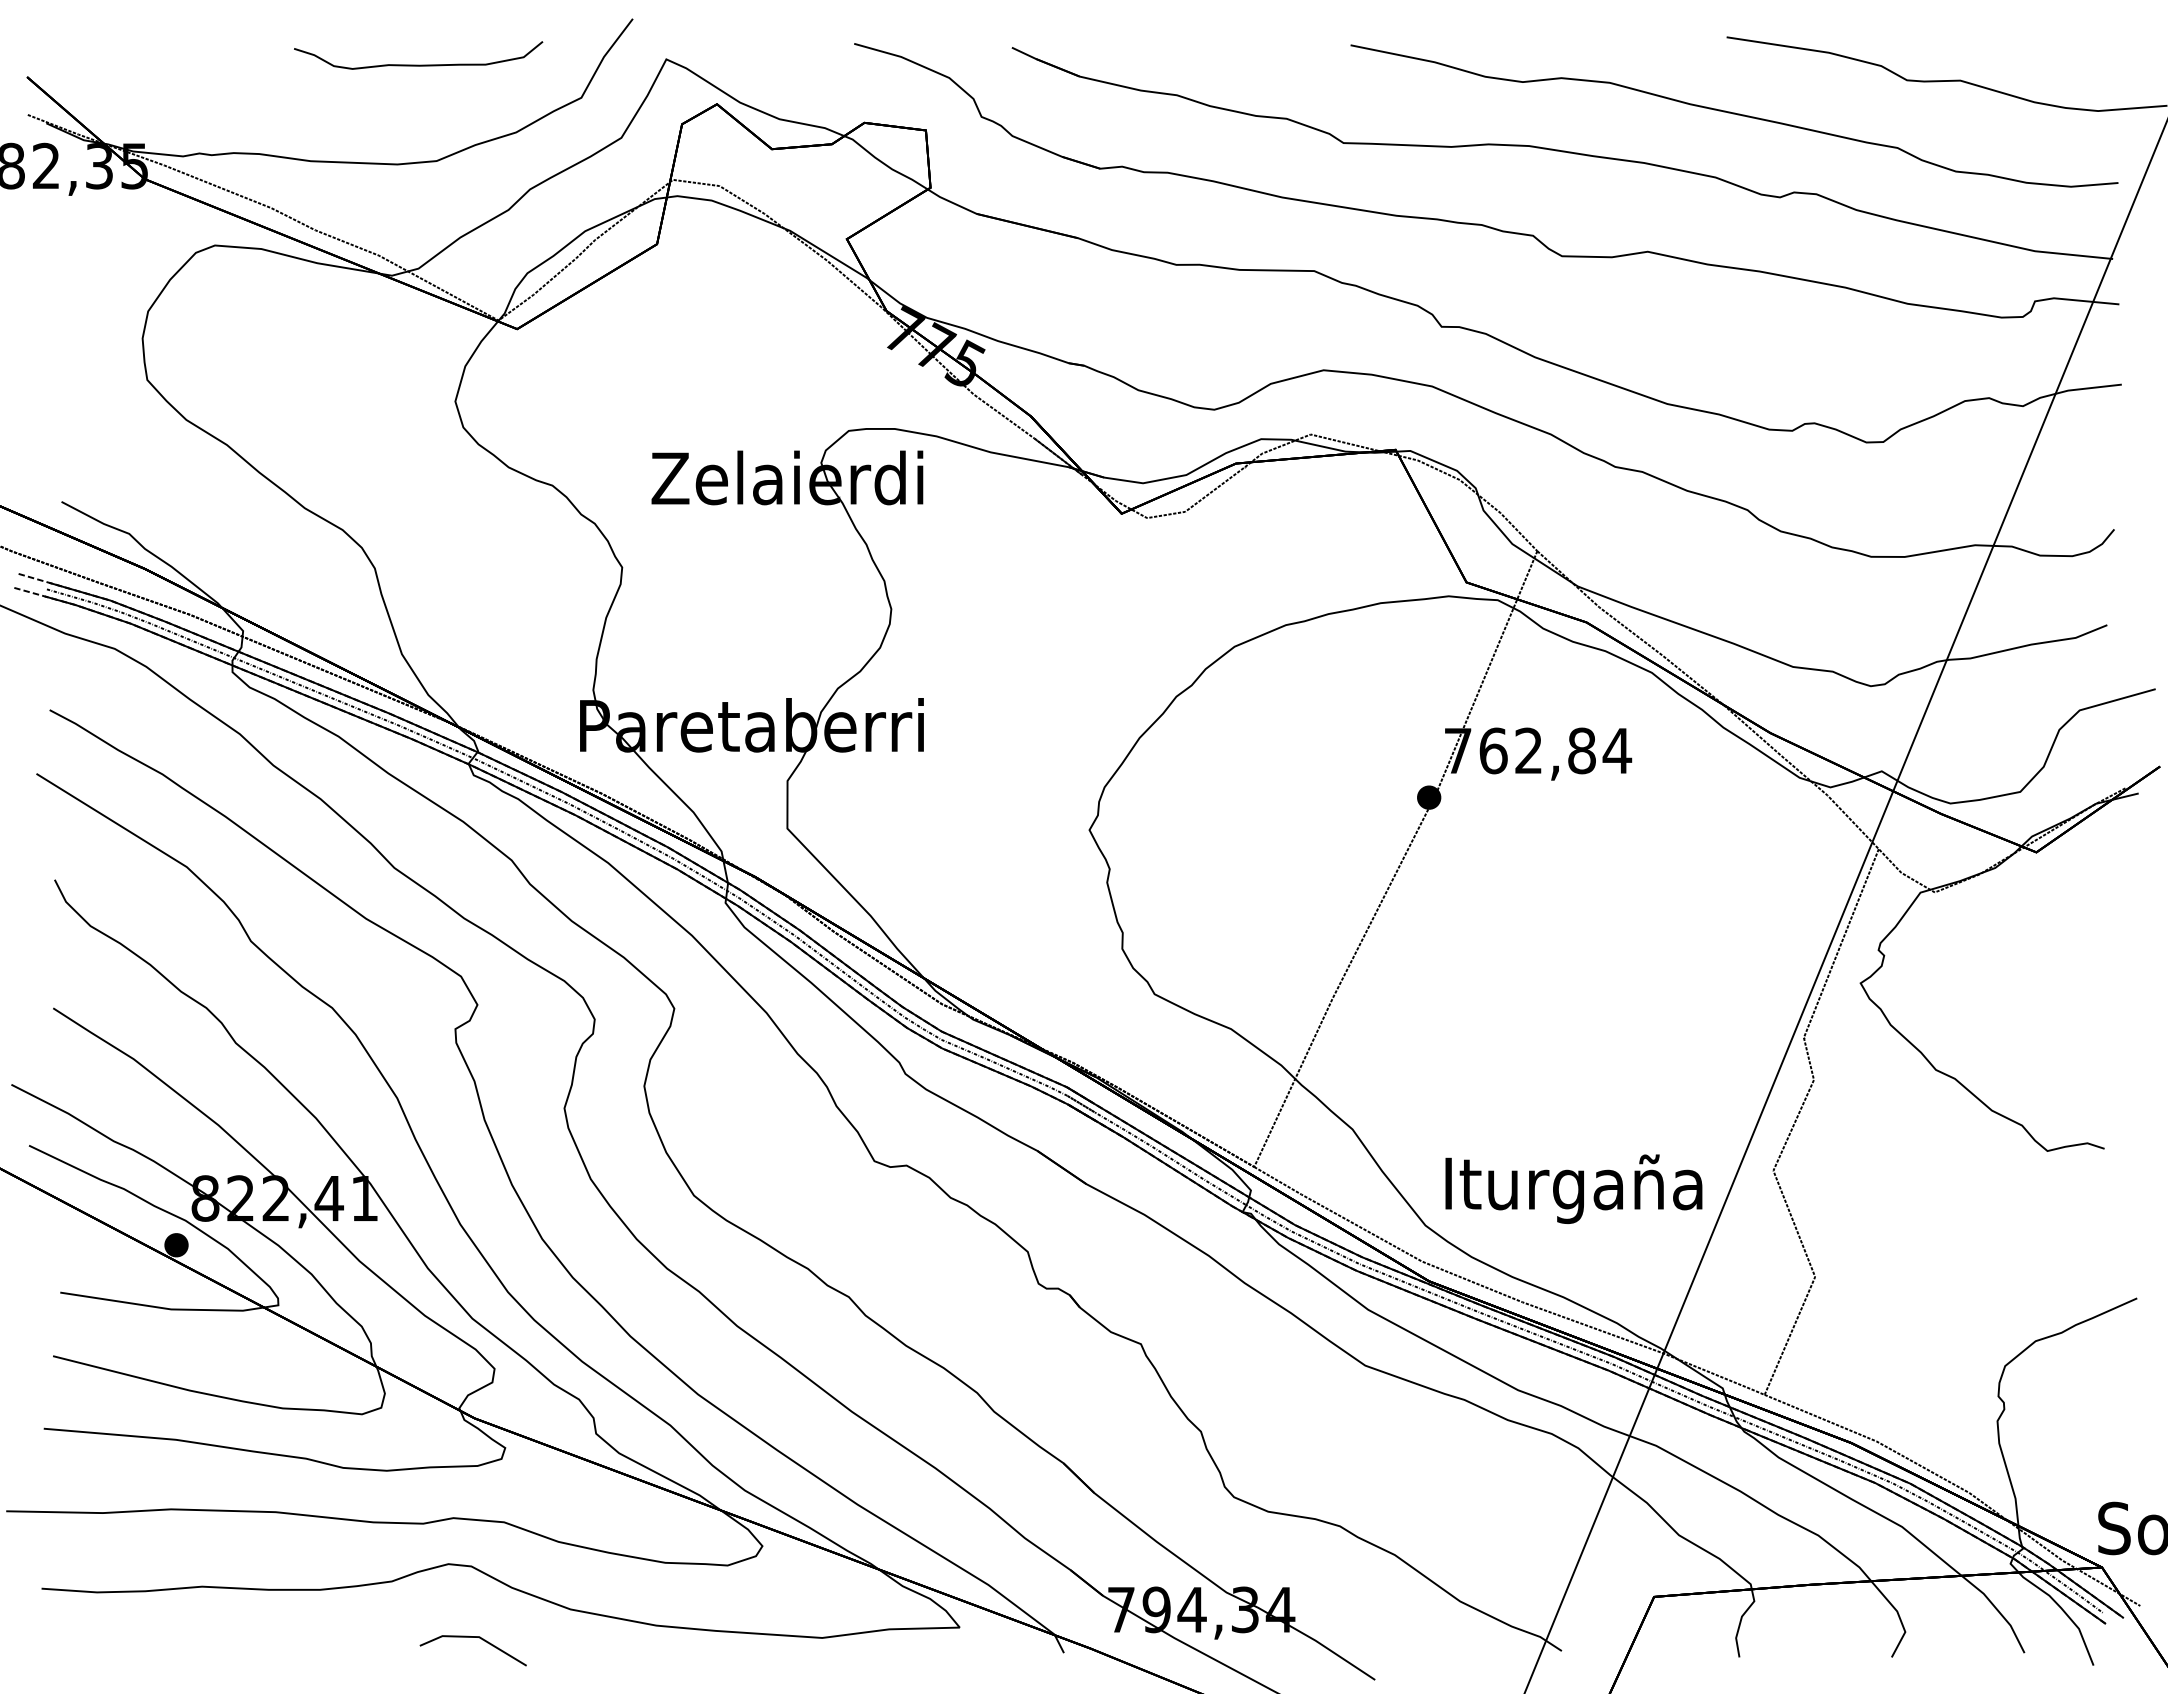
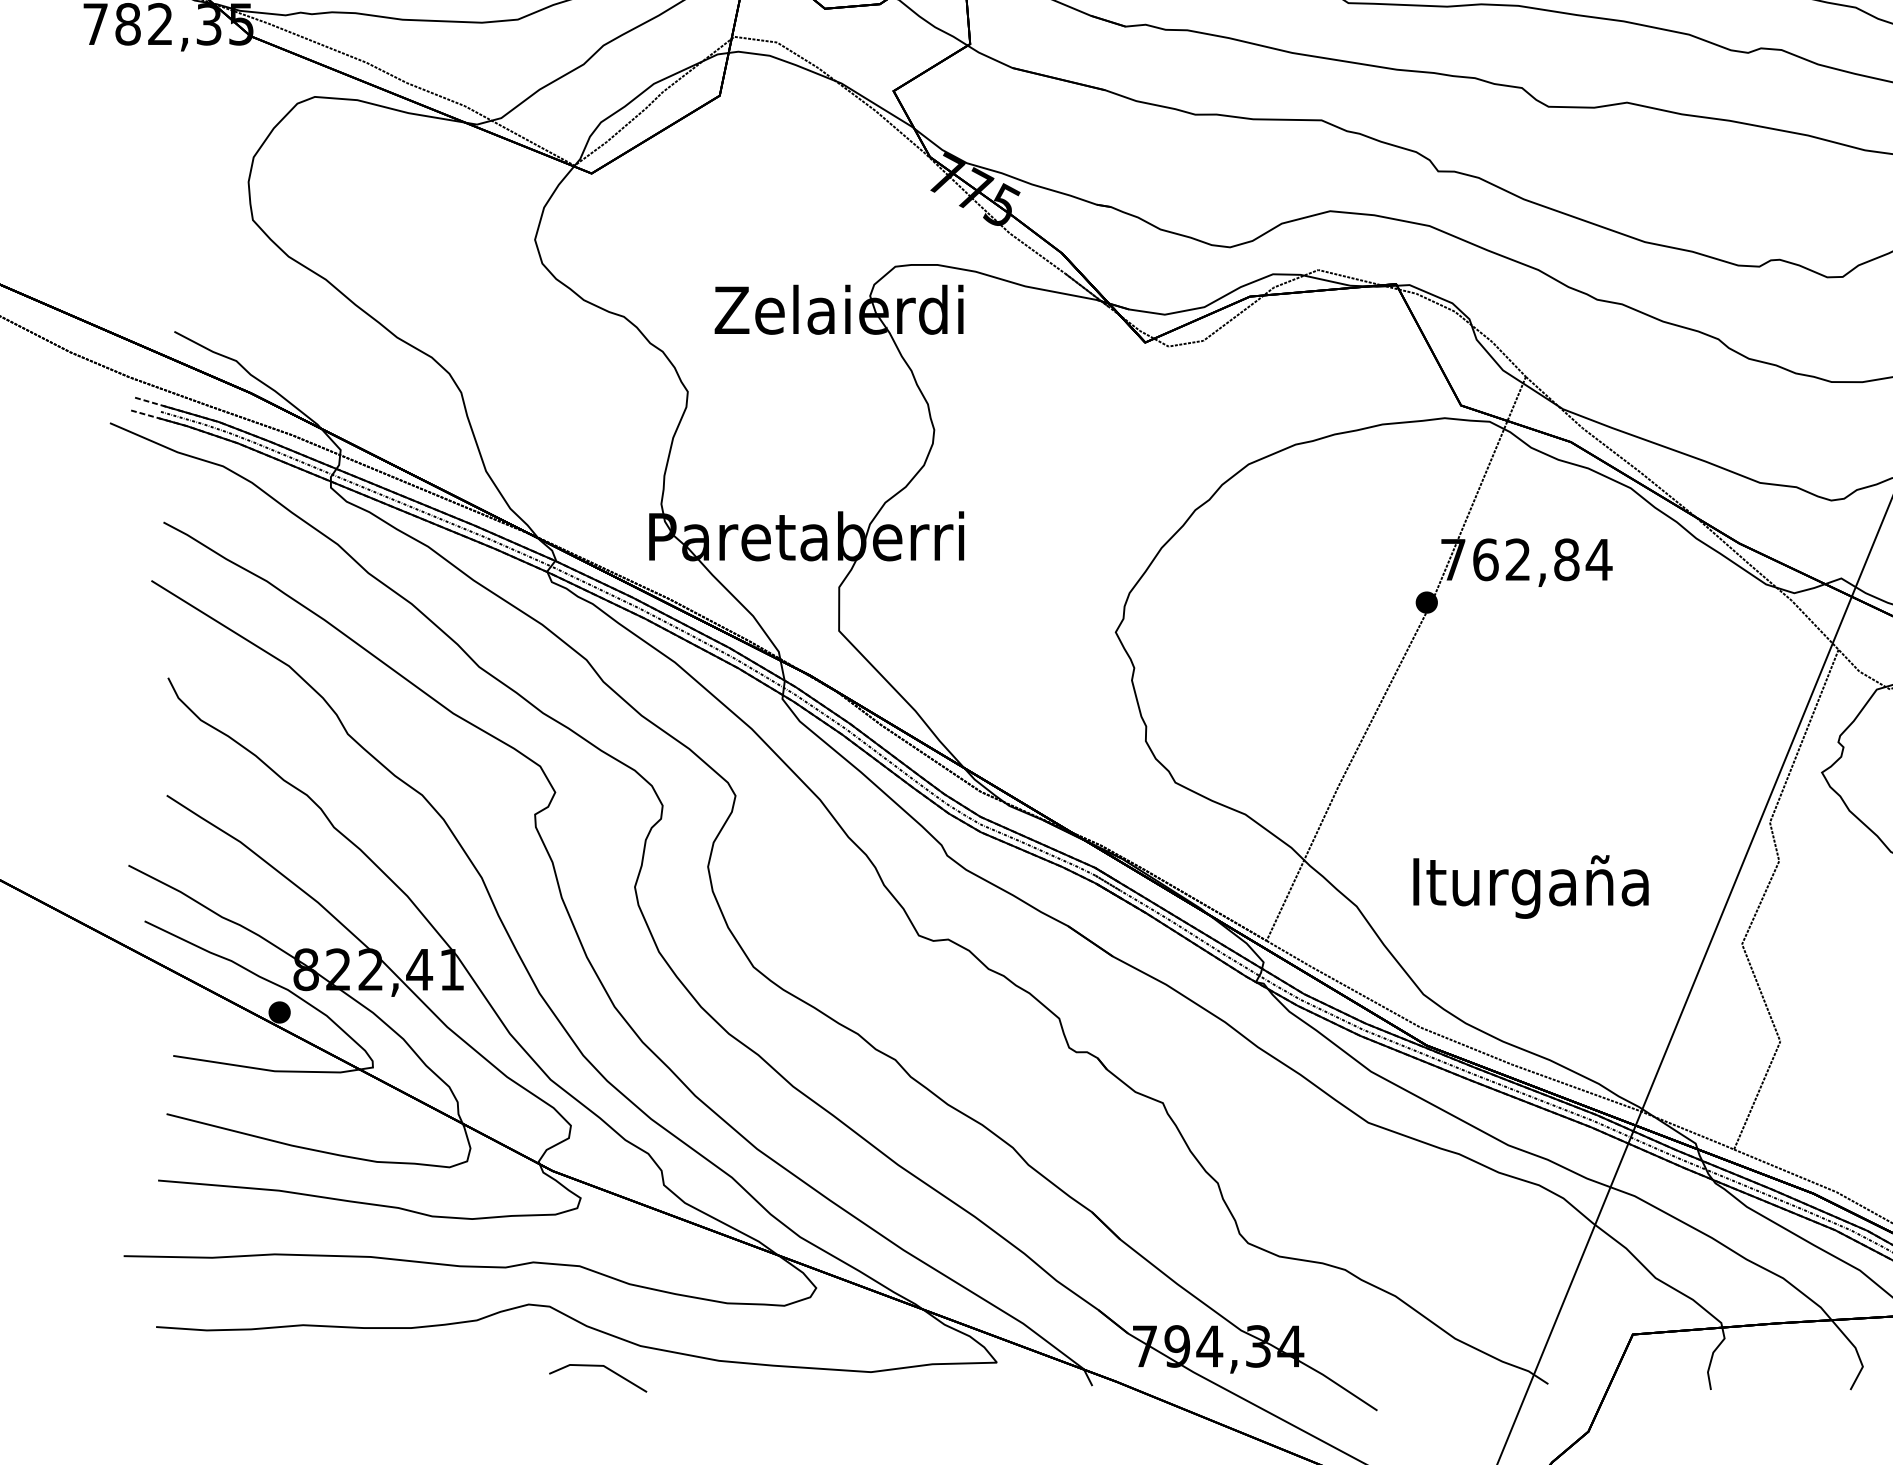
text: (1573, 1188) -> (1530, 886), moved
line: (472, 1637) -> (597, 1366), moved

